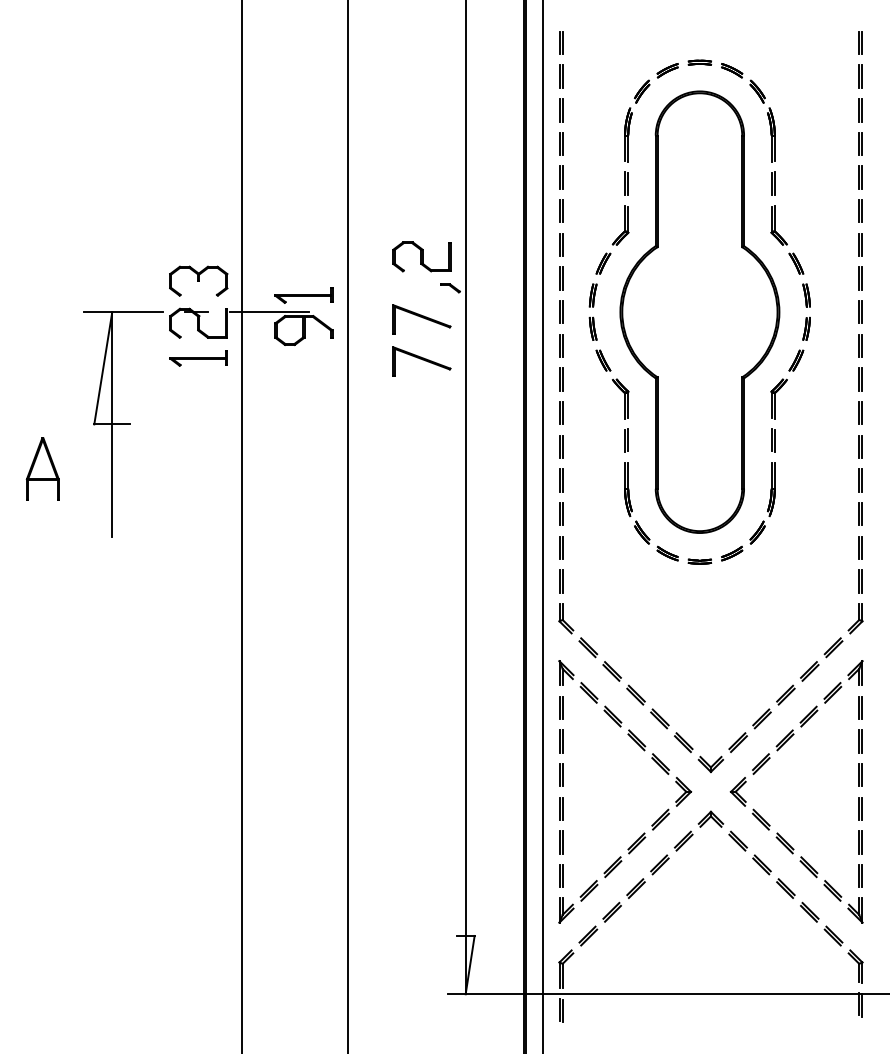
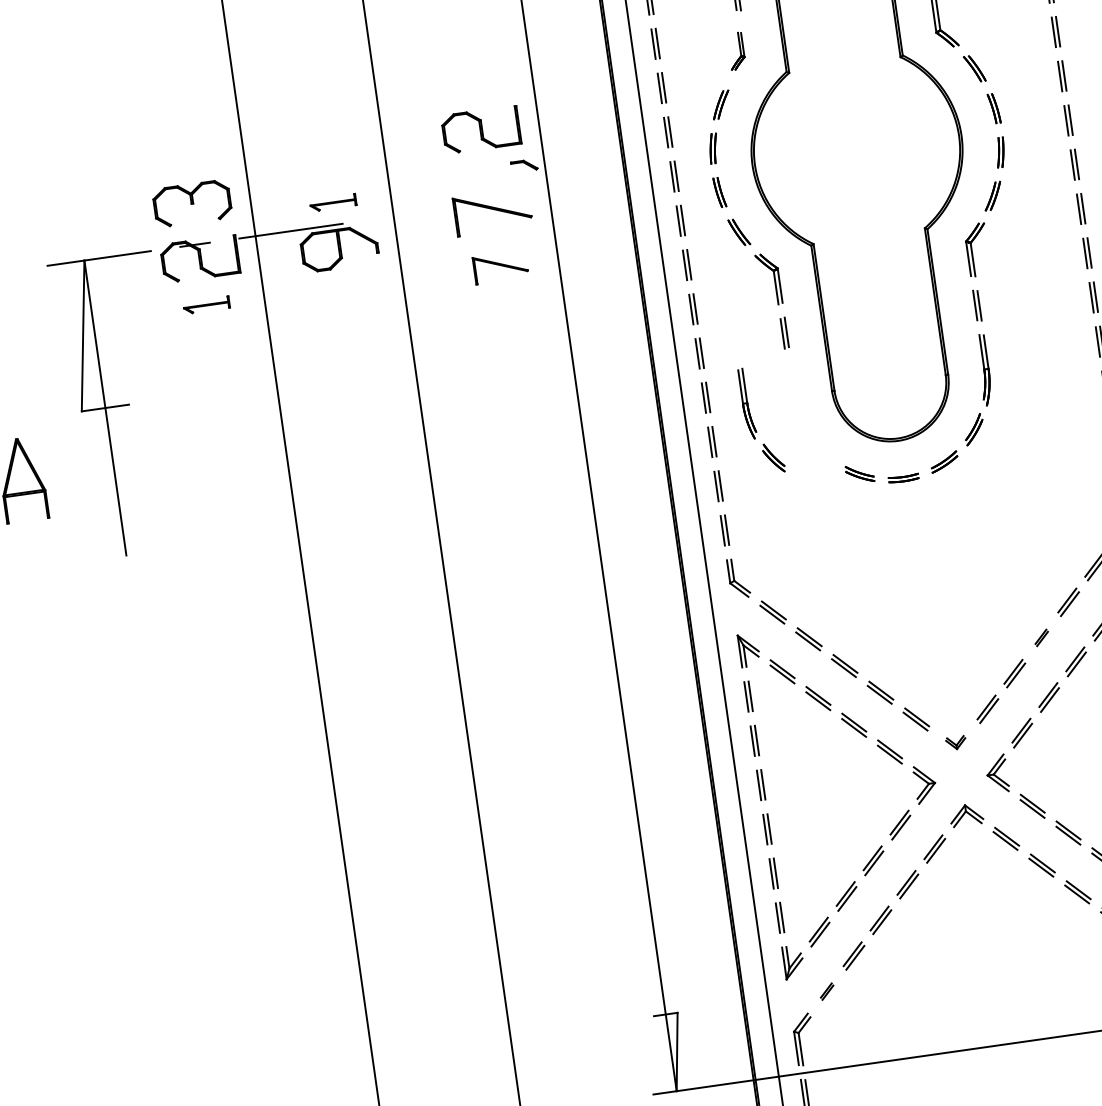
part: (620, 225) -> (736, 51), size x0.7
part: (303, 295) -> (332, 202), size x0.6
part: (198, 358) -> (206, 305), size x0.6
part: (421, 361) -> (500, 267), size x0.7
part: (631, 504) -> (754, 423), moved
part: (785, 694) -> (1041, 637), size x0.6
part: (710, 764) -> (955, 743), size x0.6
part: (588, 935) -> (827, 990), size x0.6

